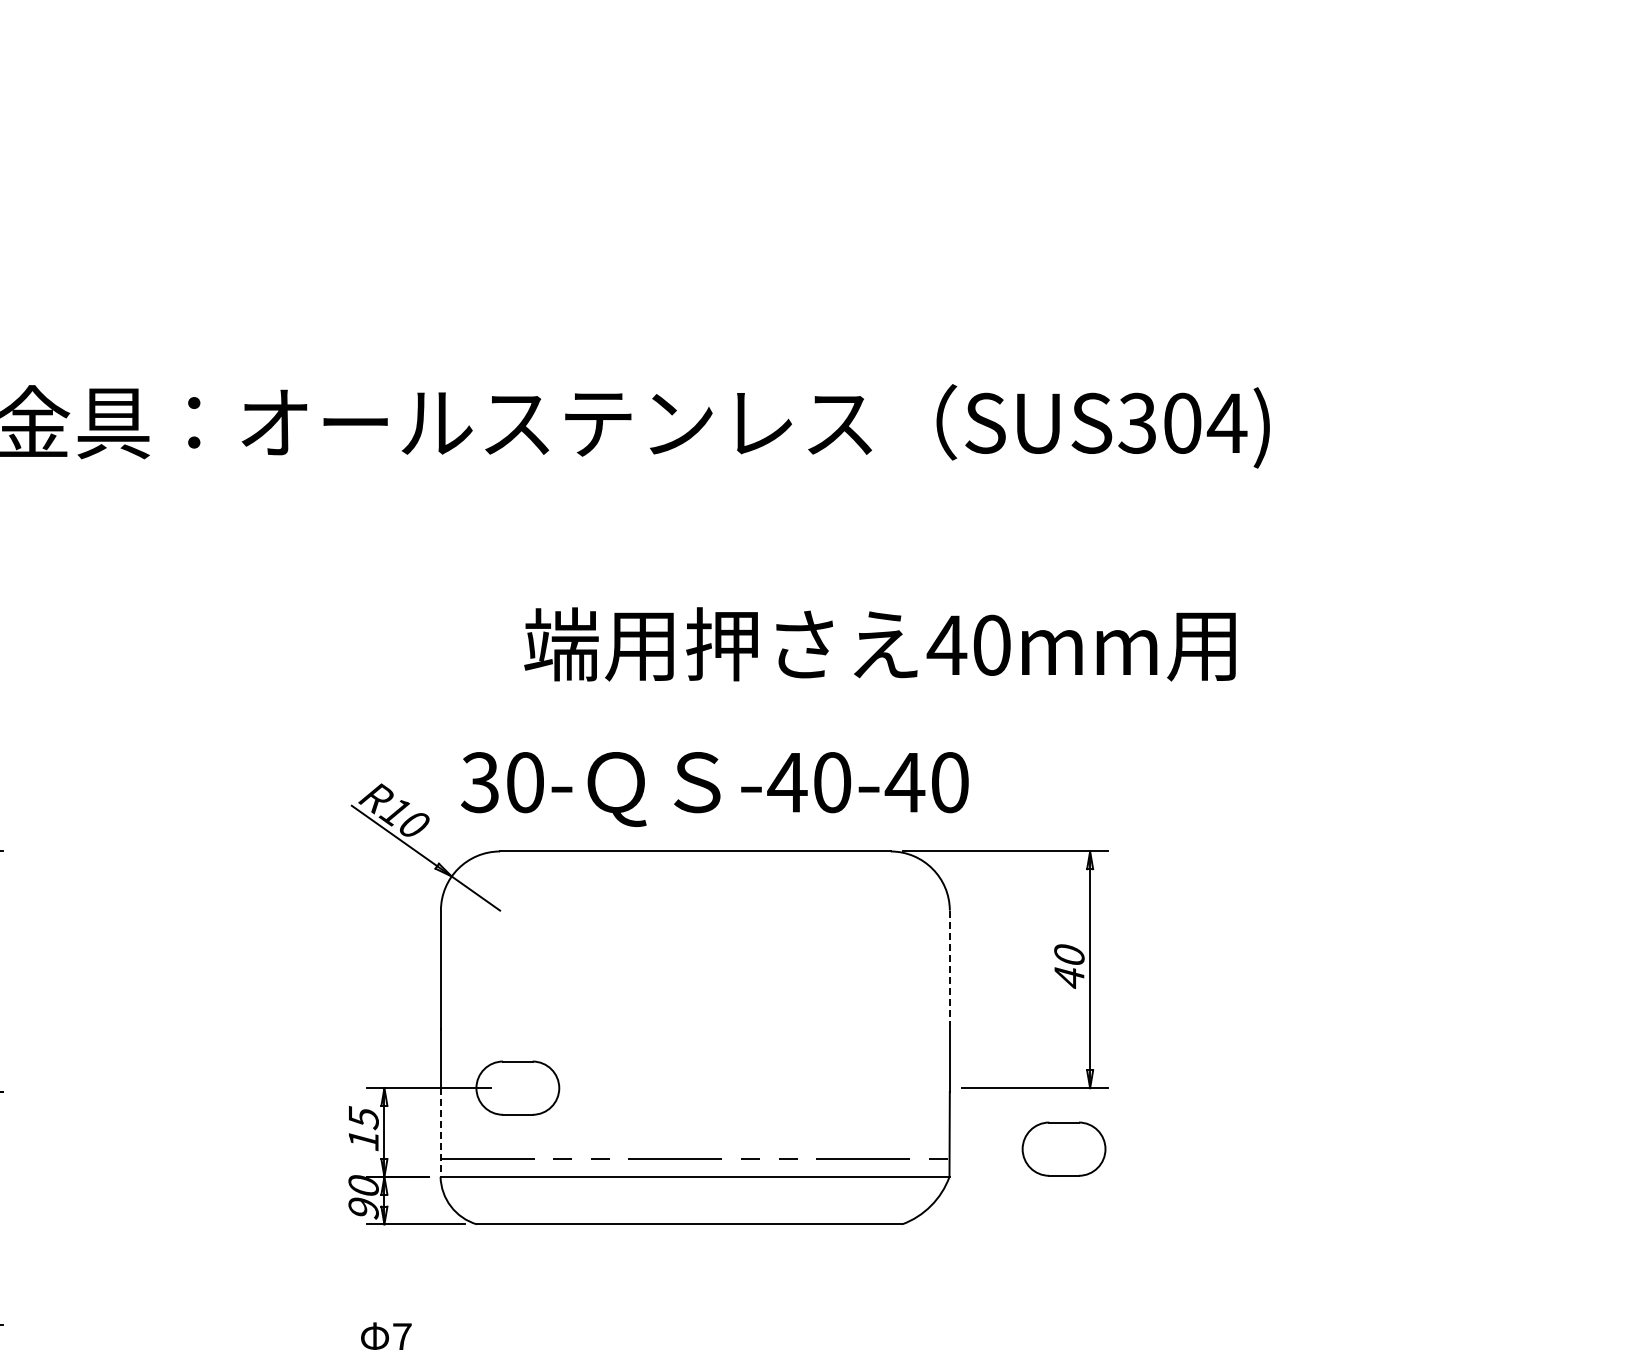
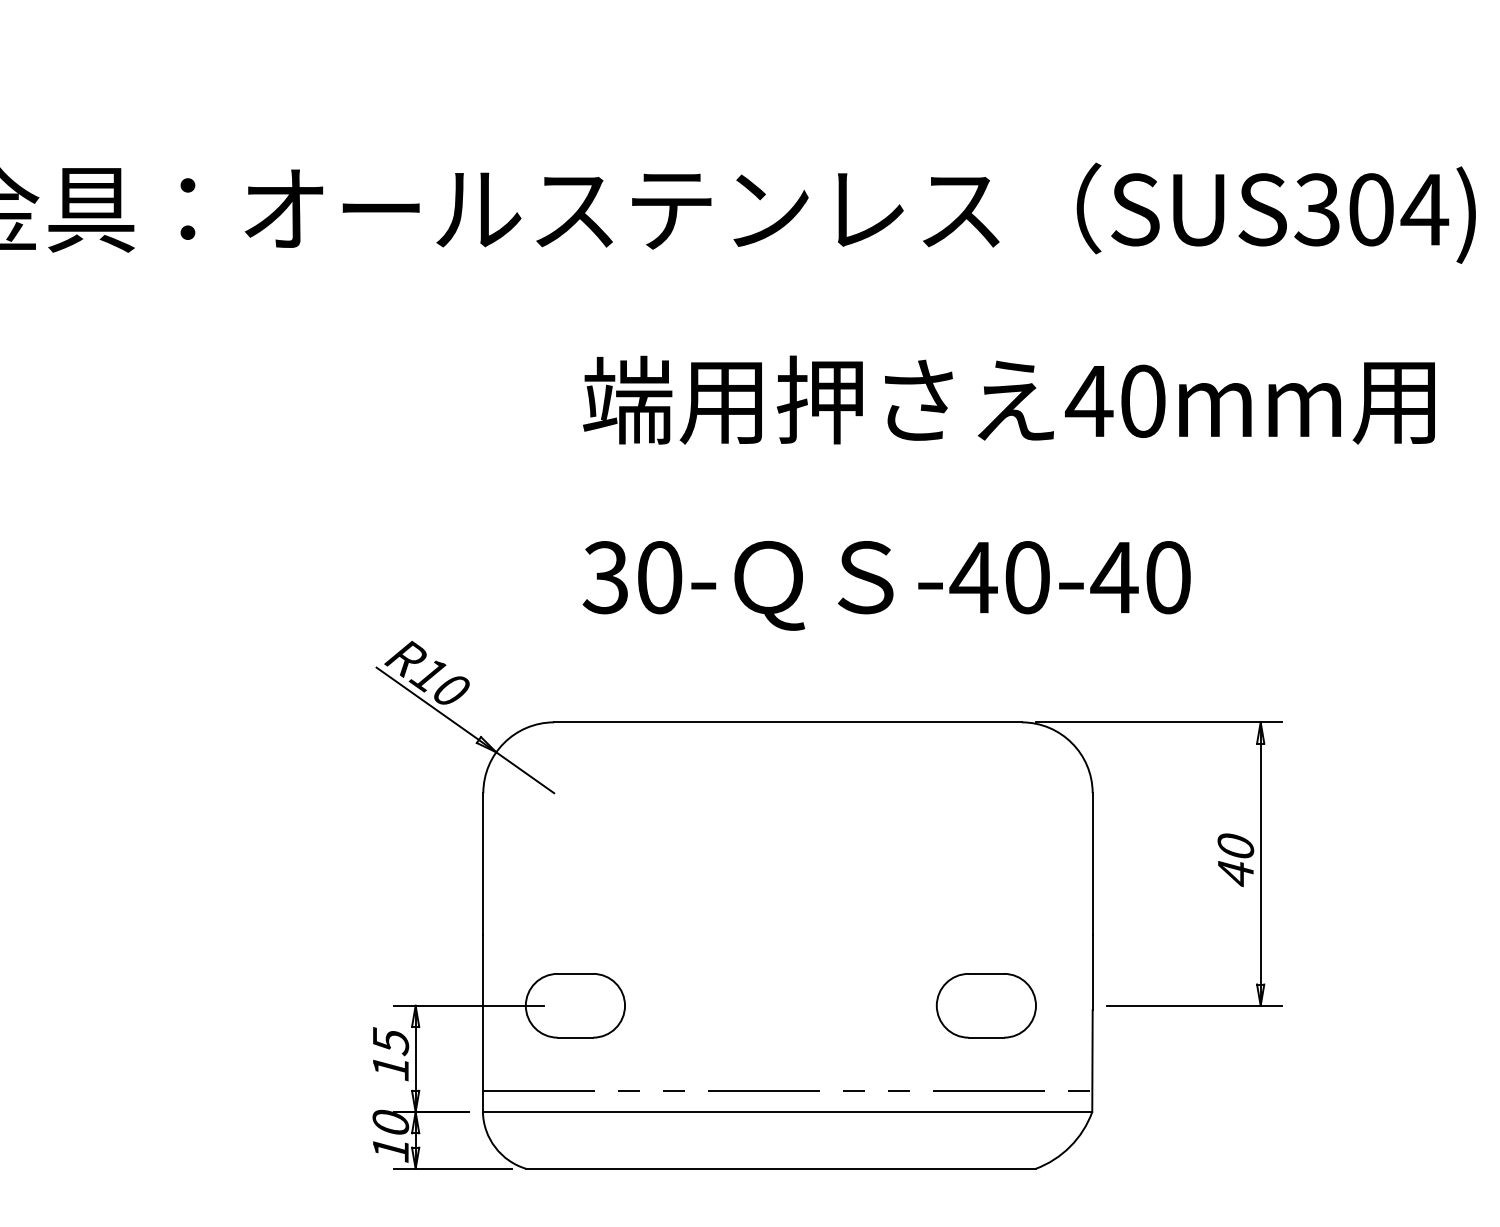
text: (879, 644) -> (1008, 400), moved
text: (714, 789) -> (886, 585), moved
line: (949, 970) -> (1092, 864), dashed -> solid
line: (440, 1133) -> (482, 1060), dashed -> solid
part: (1063, 1148) -> (985, 1004), moved
text: (363, 1208) -> (390, 1149), 90 -> 10

